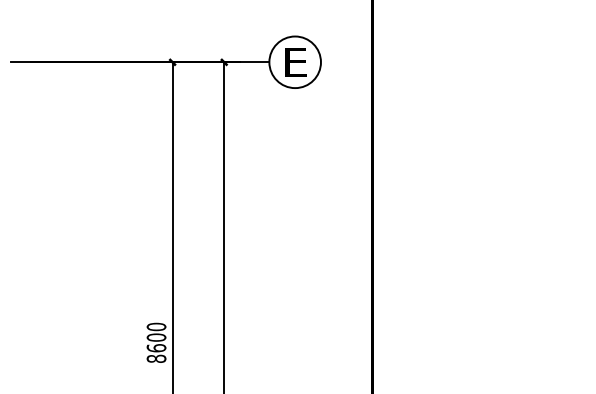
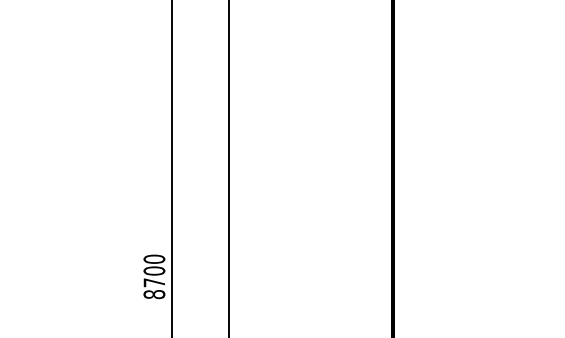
text: (156, 348) -> (154, 283), 8600 -> 8700

